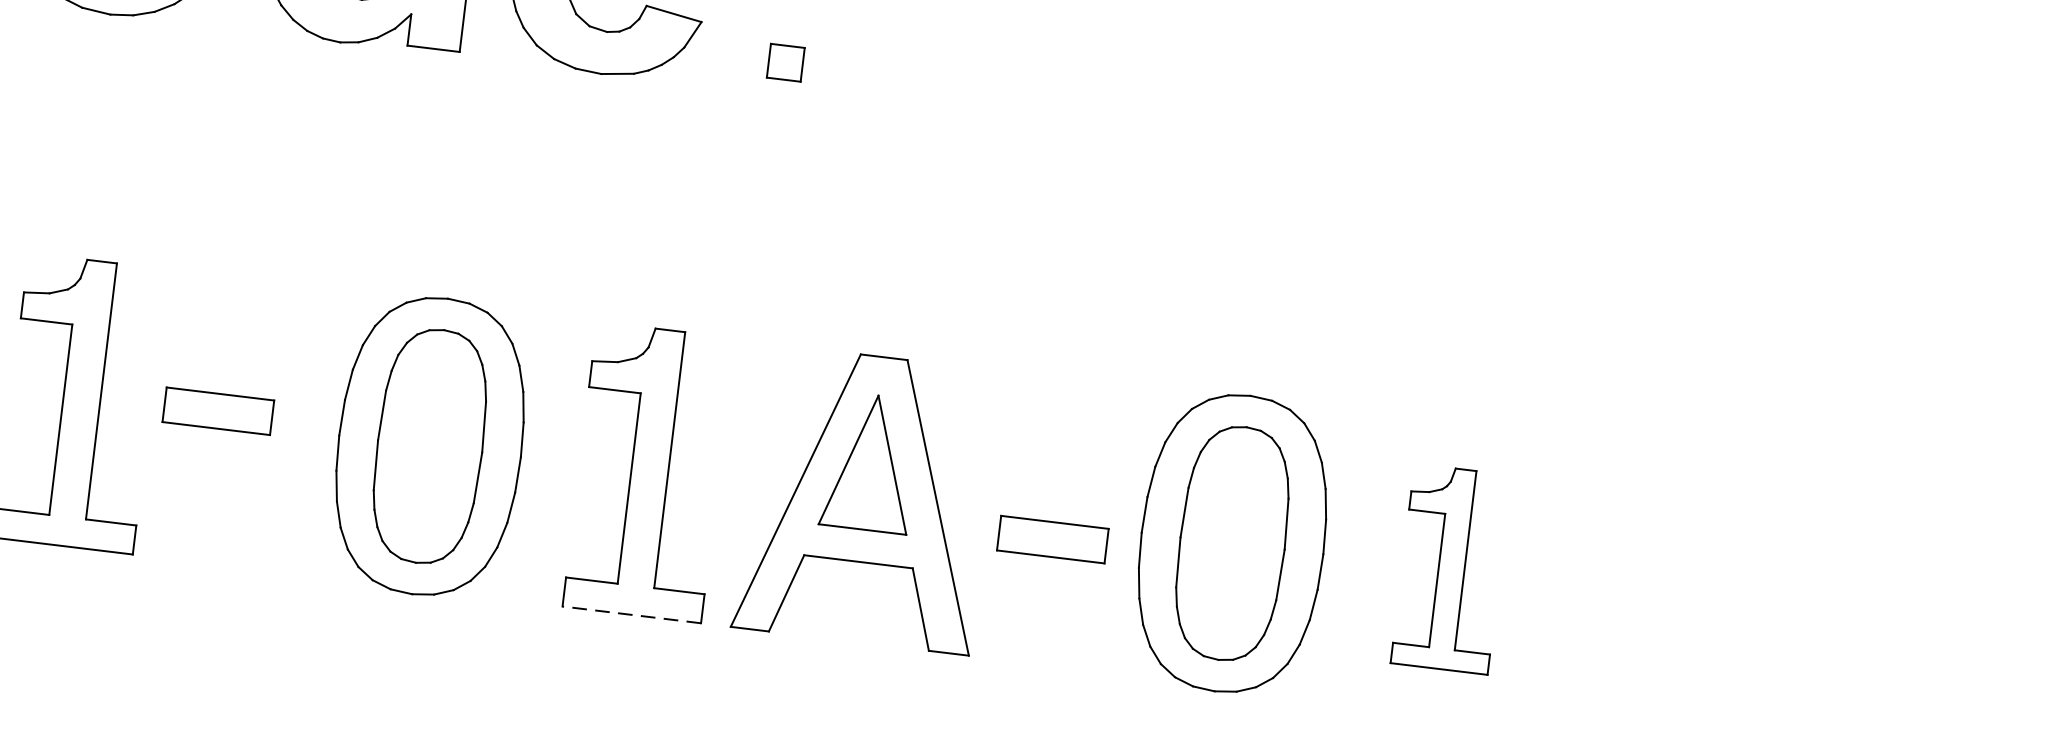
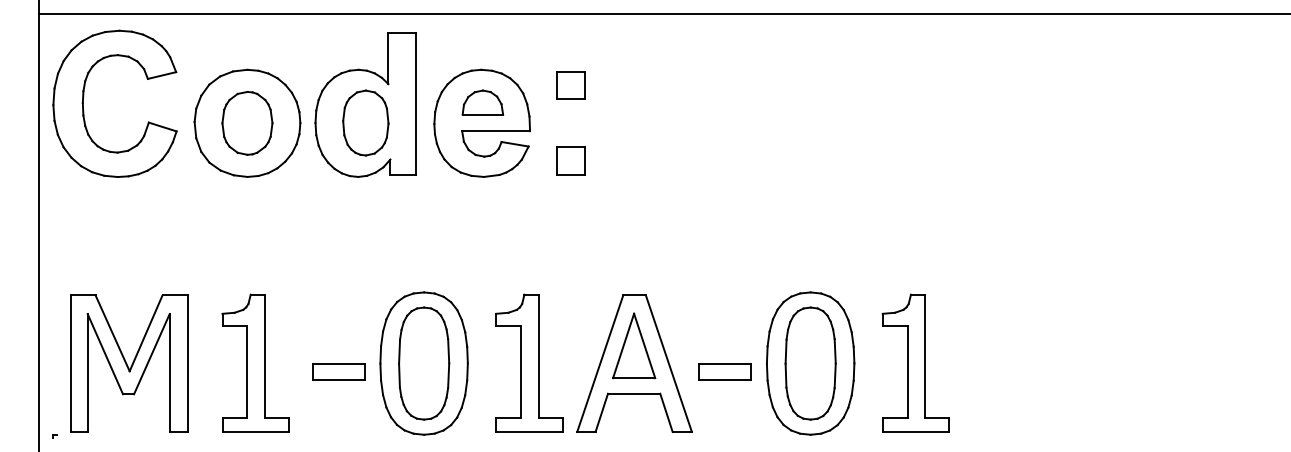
part: (784, 61) -> (570, 160), size x1.67
part: (218, 410) -> (338, 371), moved
part: (1450, 567) -> (915, 362), size x1.43
line: (631, 613) -> (529, 431), dashed -> solid

